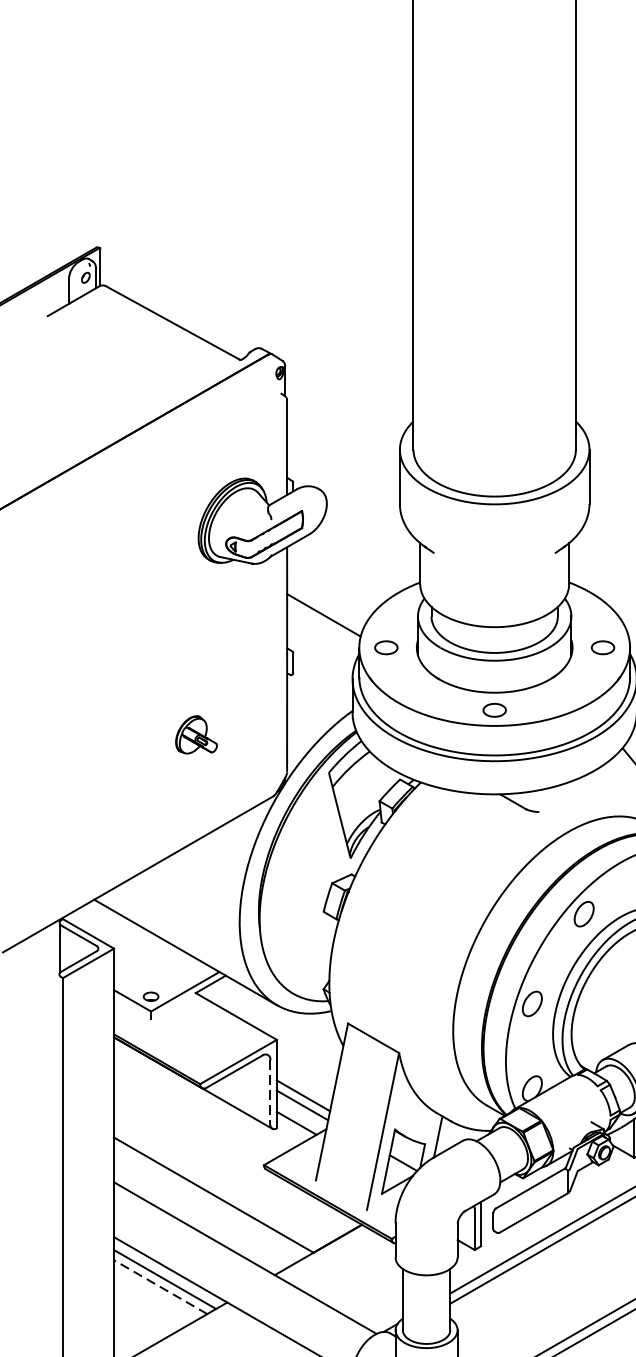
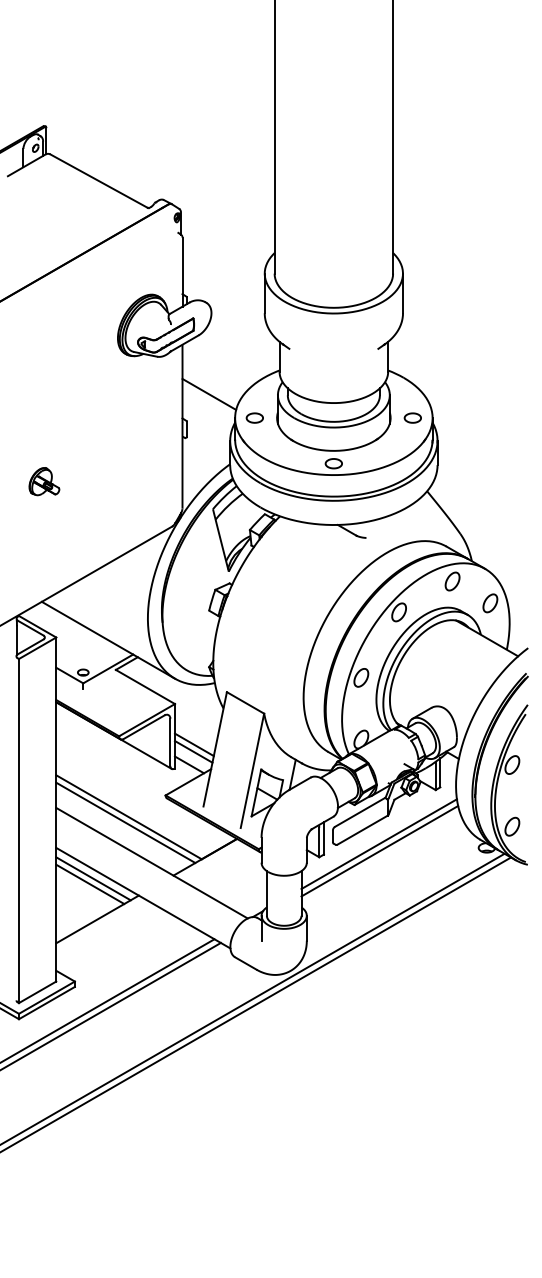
part: (196, 734) -> (44, 481), moved
line: (270, 1092) -> (170, 742), dashed -> solid
line: (208, 1202) -> (125, 822), added
line: (159, 1287) -> (89, 884), dashed -> solid

